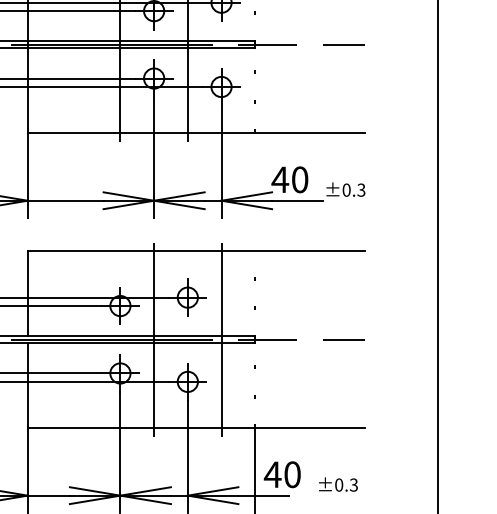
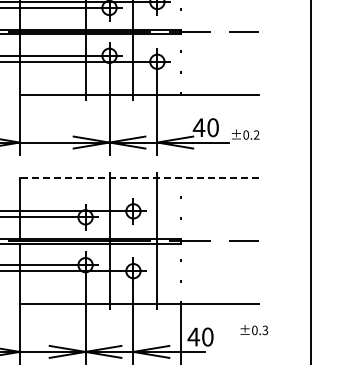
text: (361, 190) -> (256, 135), ±0.3 -> ±0.2
line: (196, 251) -> (139, 178), solid -> dashed
text: (338, 485) -> (254, 330), moved

